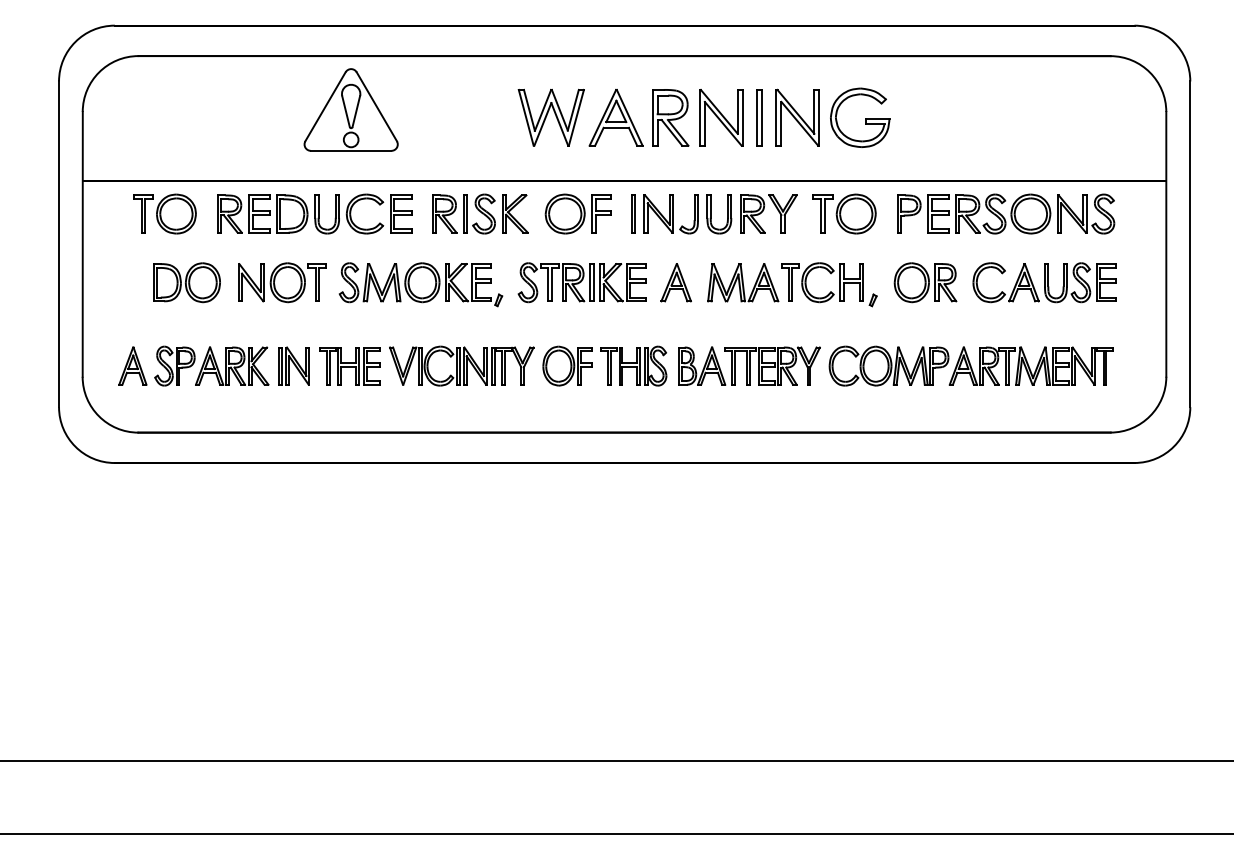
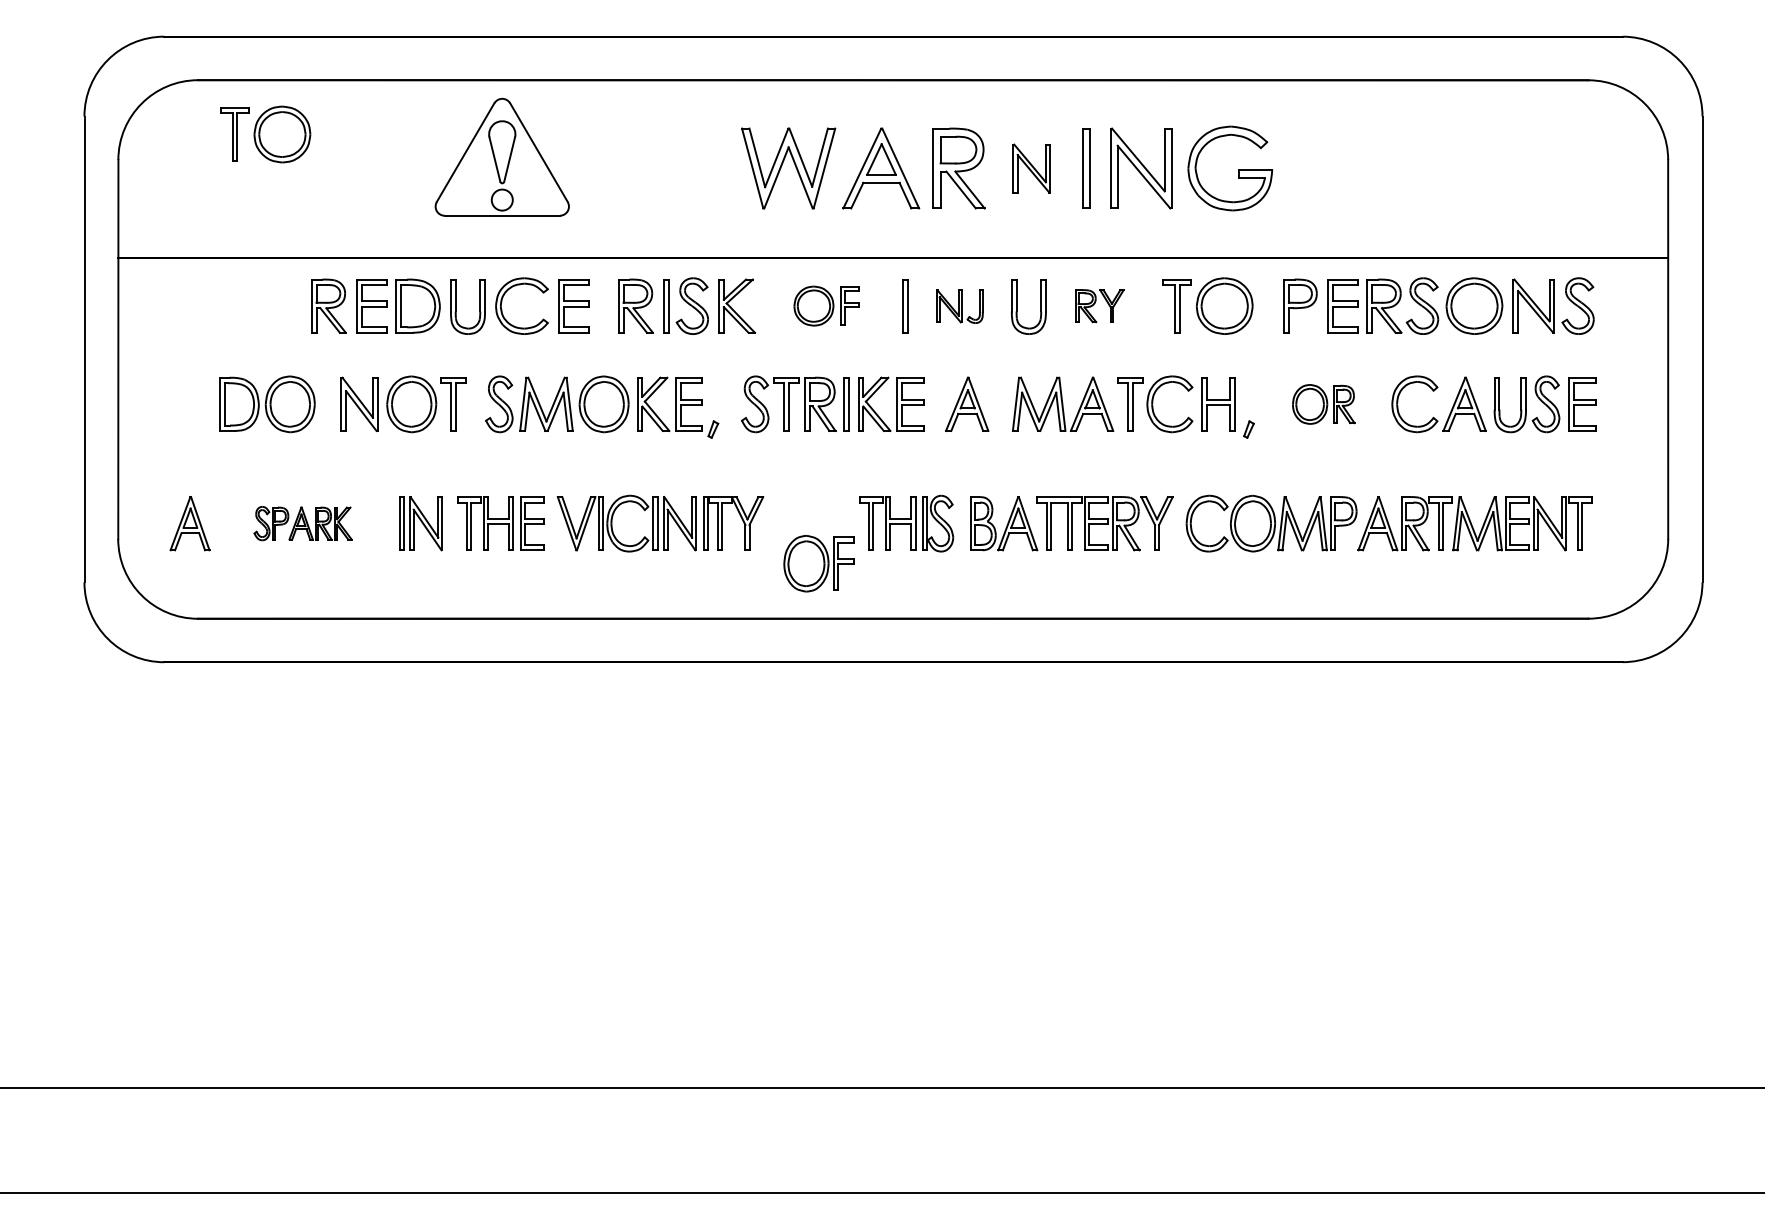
part: (721, 117) -> (1031, 168), size x0.6
part: (164, 213) -> (265, 133), moved
part: (577, 213) -> (826, 305), size x0.7
part: (768, 213) -> (1099, 305), size x0.6
part: (670, 214) -> (959, 306), size x0.6
part: (925, 282) -> (1323, 404), size x0.7
part: (211, 365) -> (302, 522), size x0.6
part: (567, 365) -> (818, 562), moved

